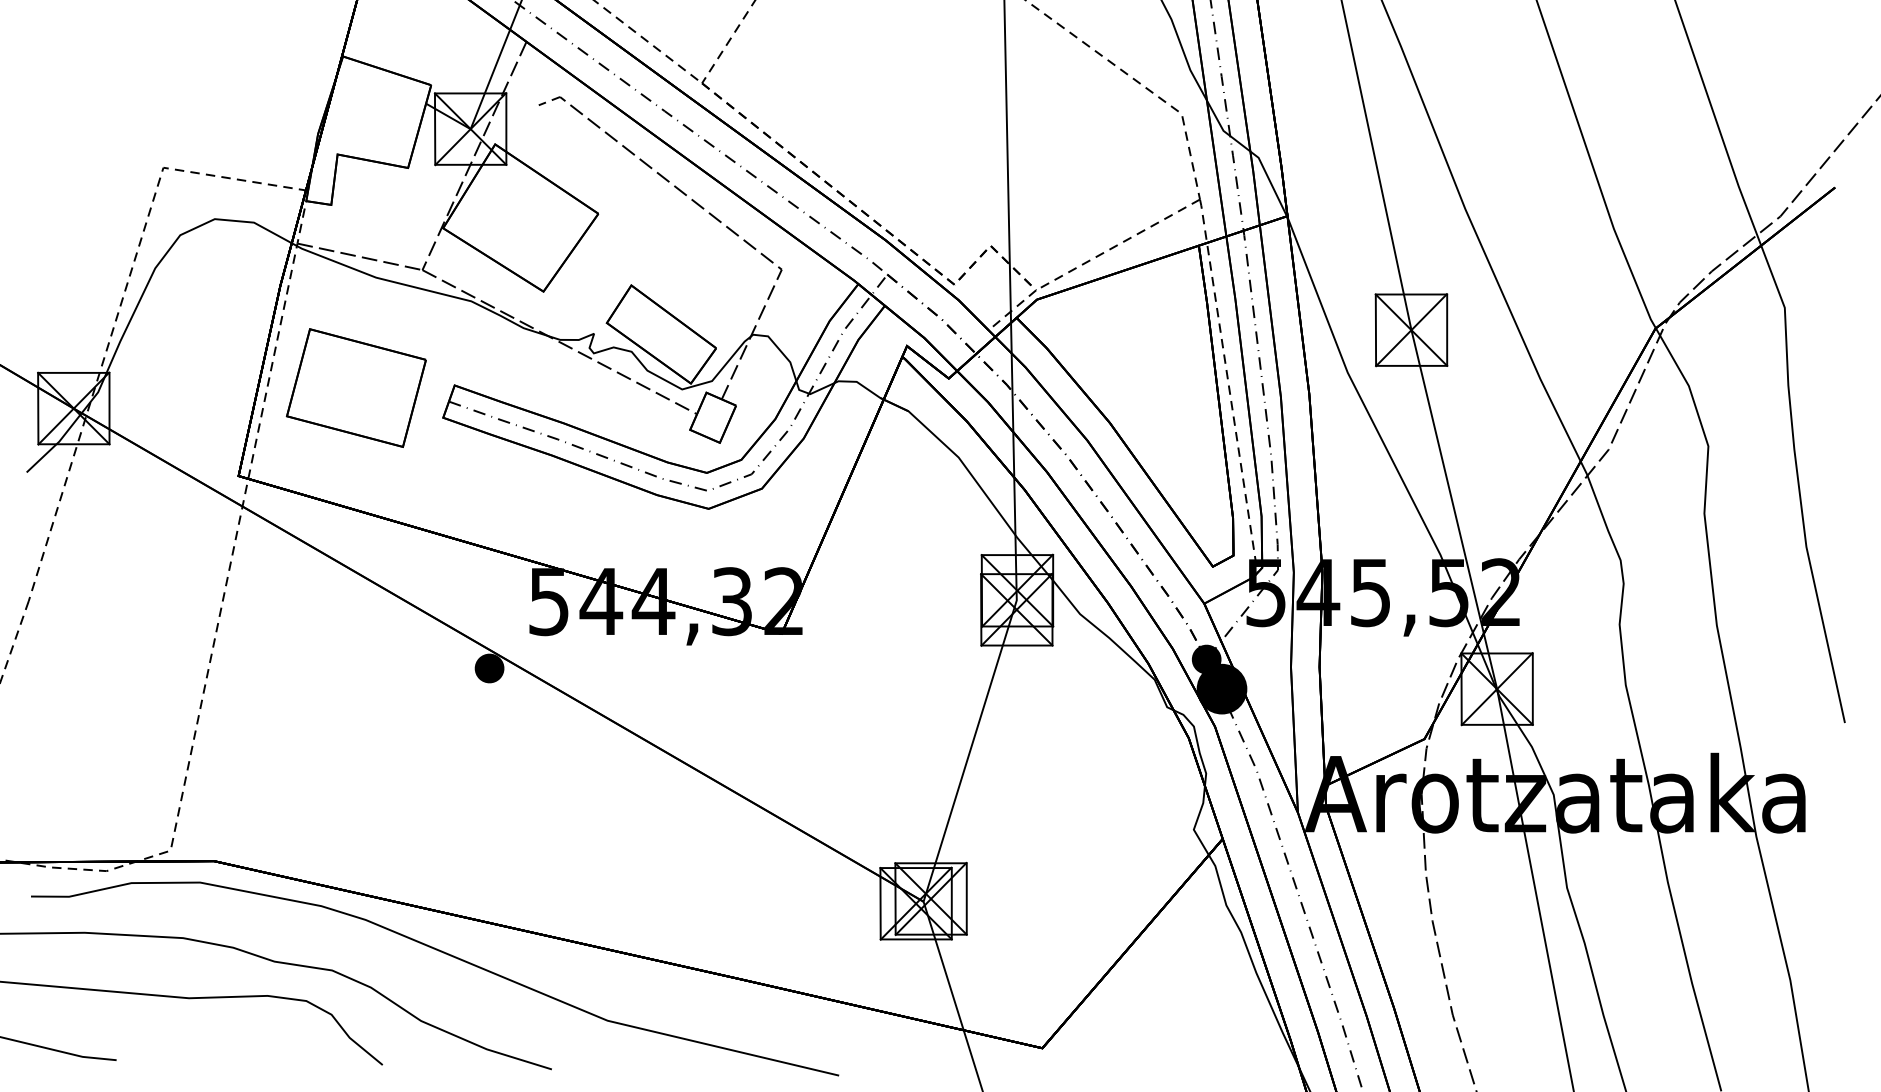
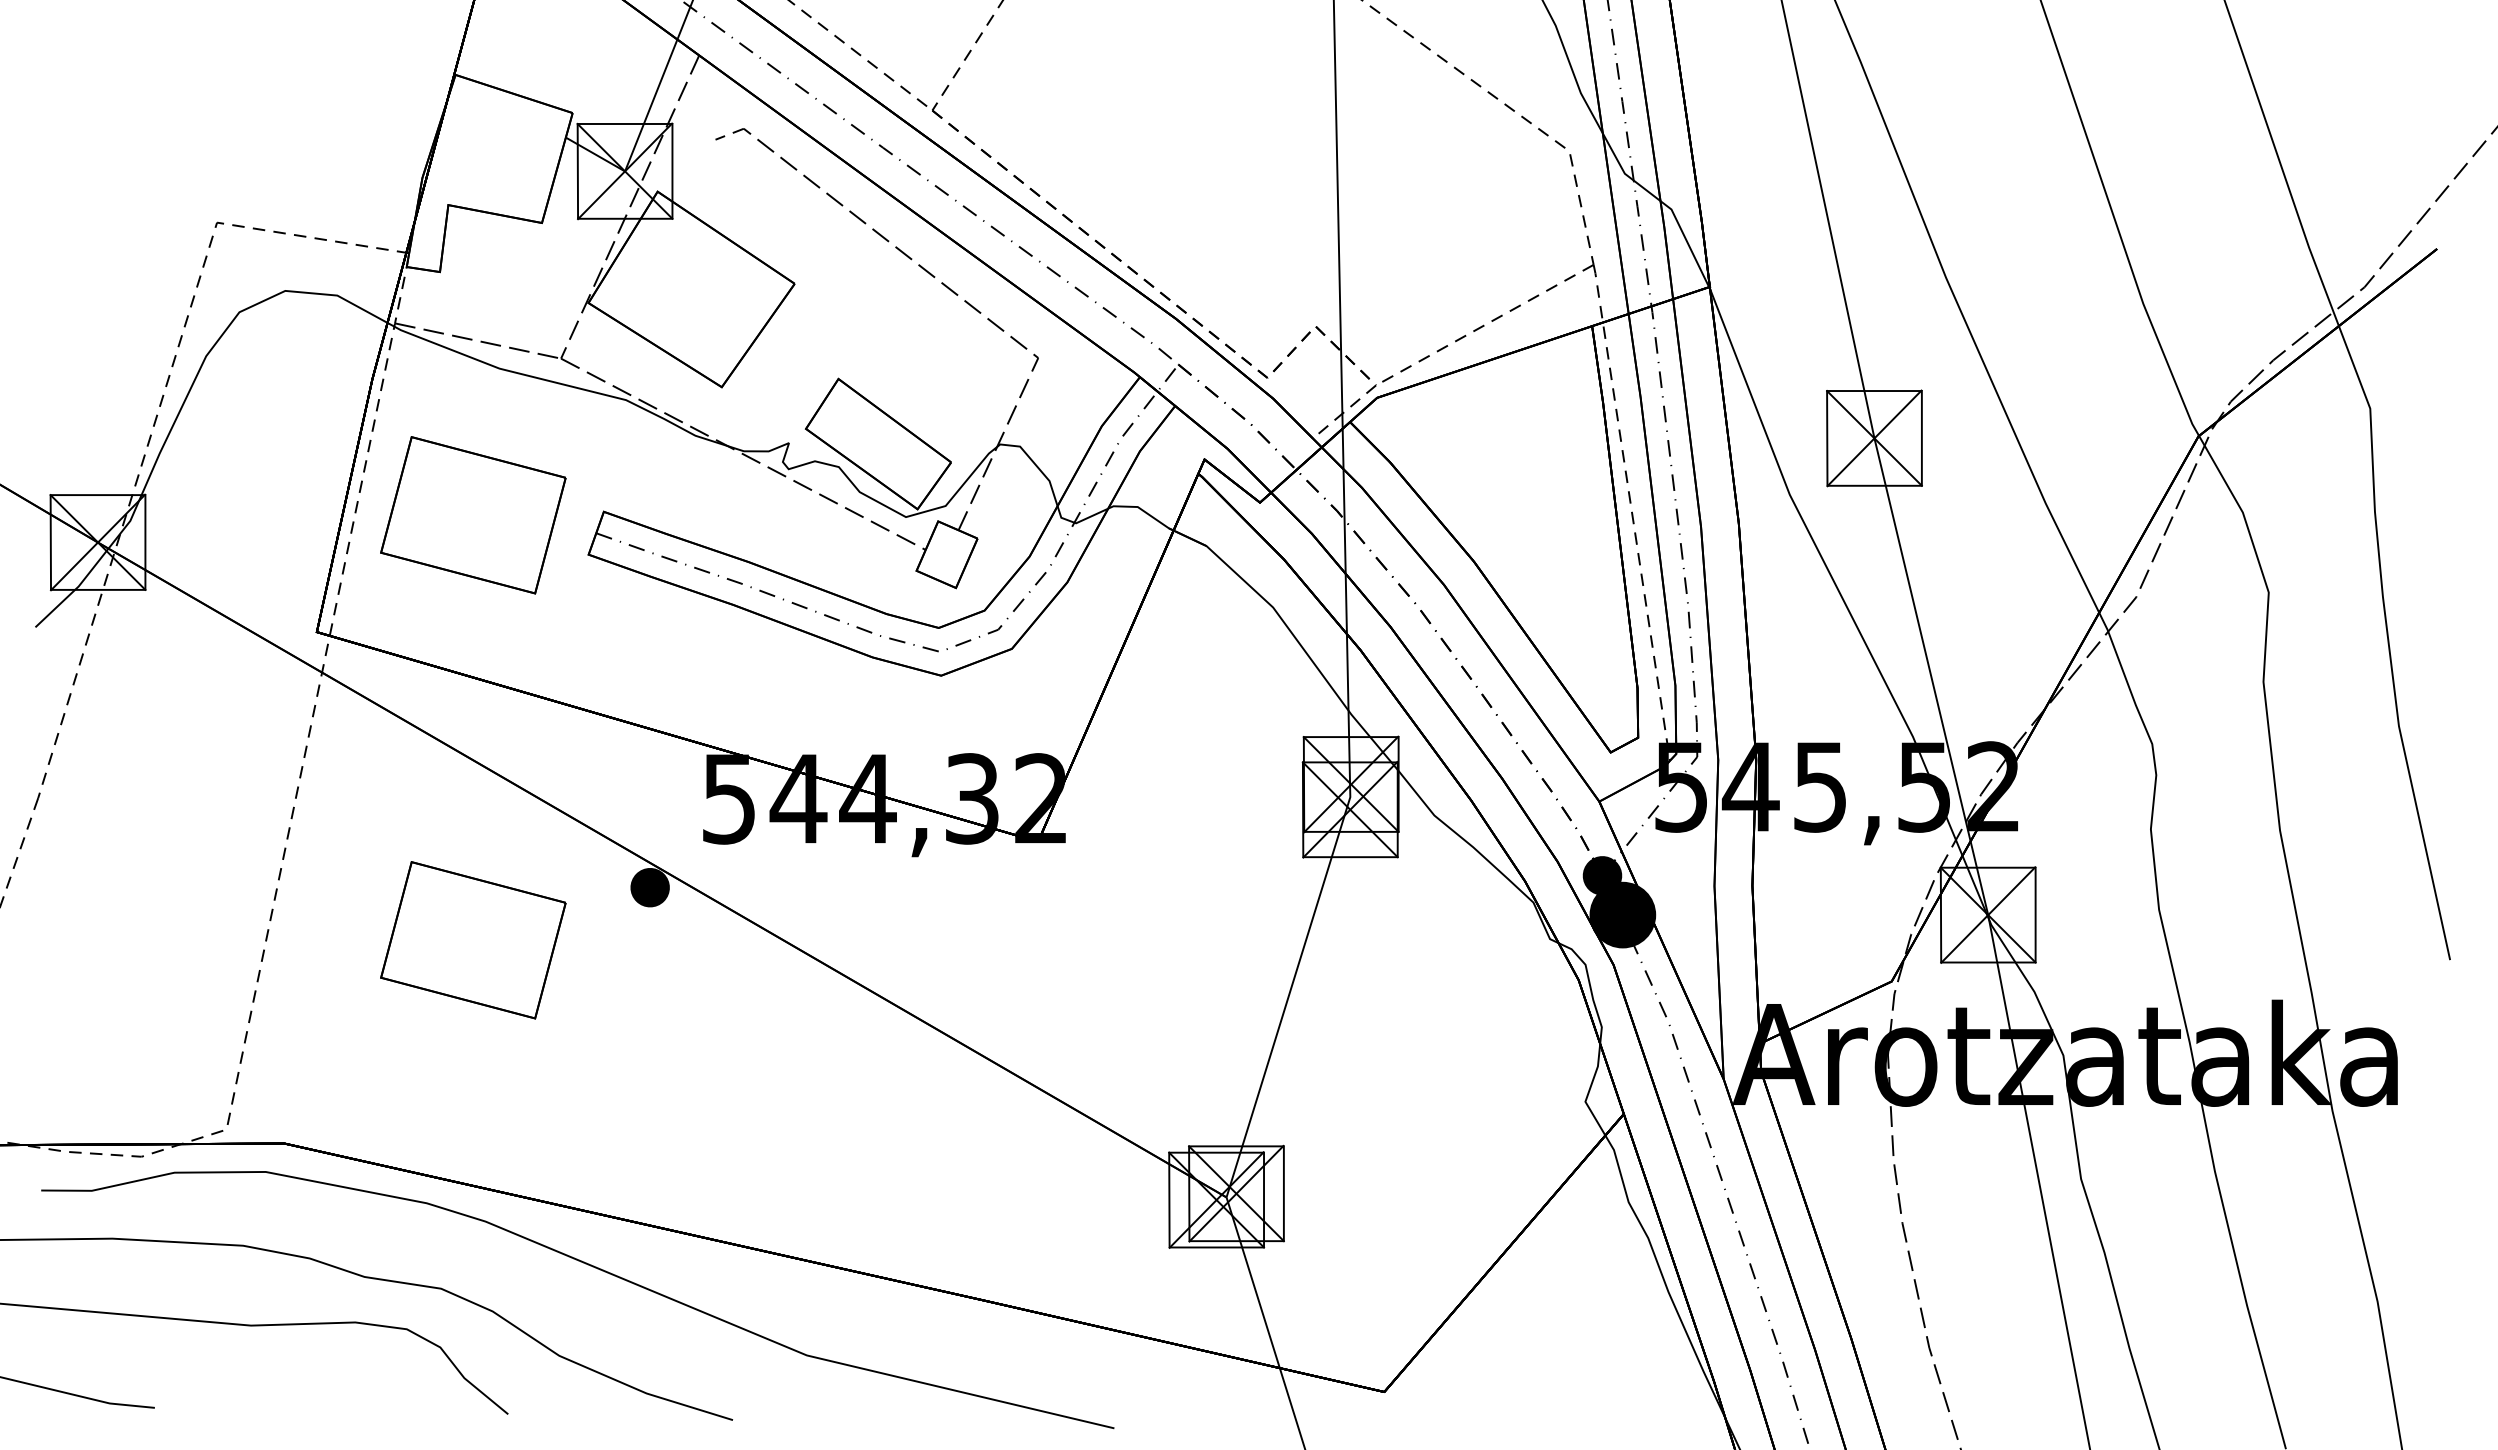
part: (356, 708) -> (473, 940), added

